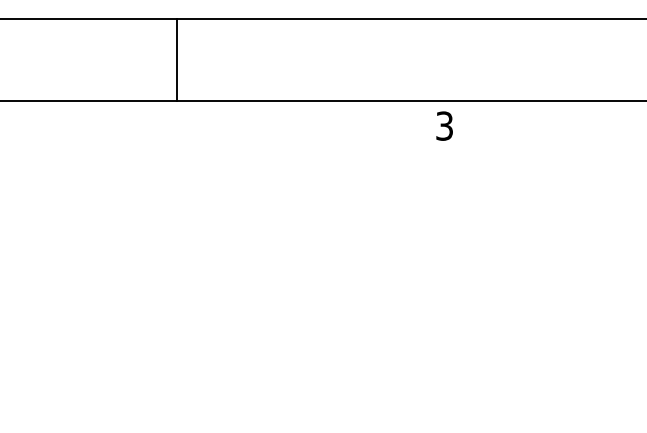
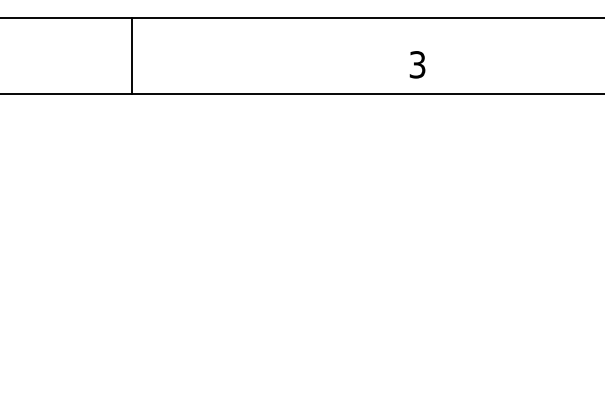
line: (176, 59) -> (131, 55), moved
text: (444, 125) -> (417, 64), moved

